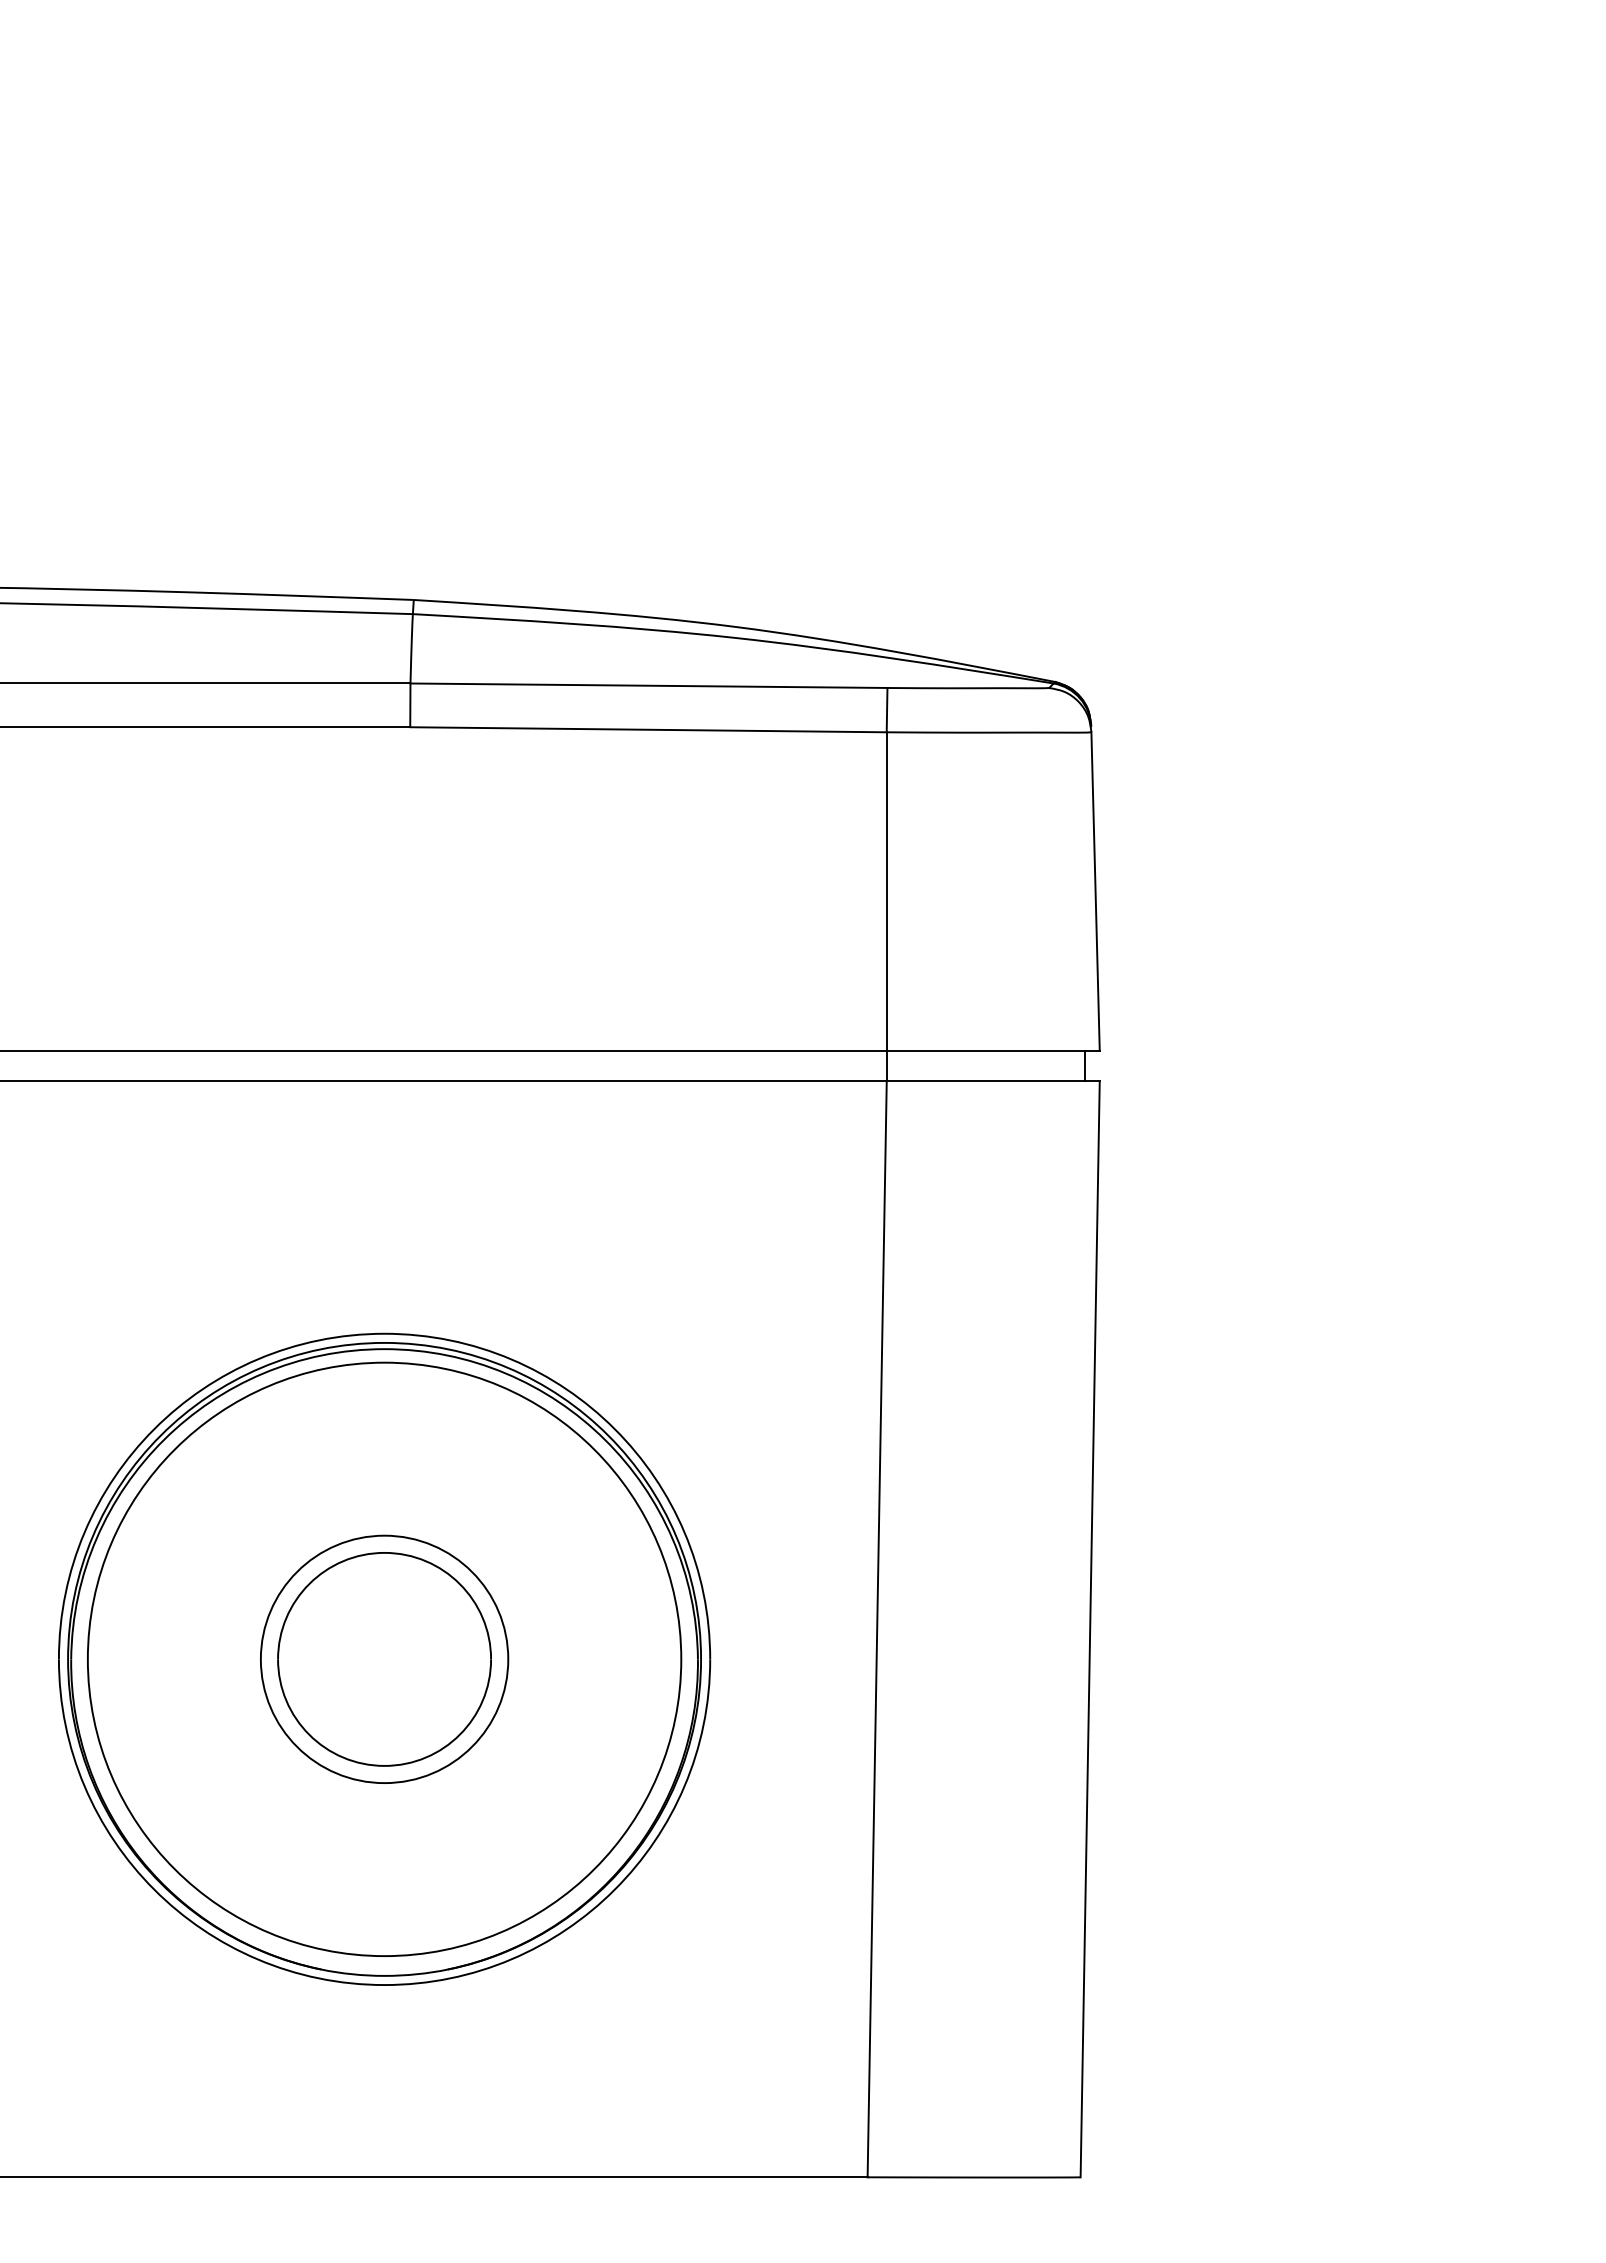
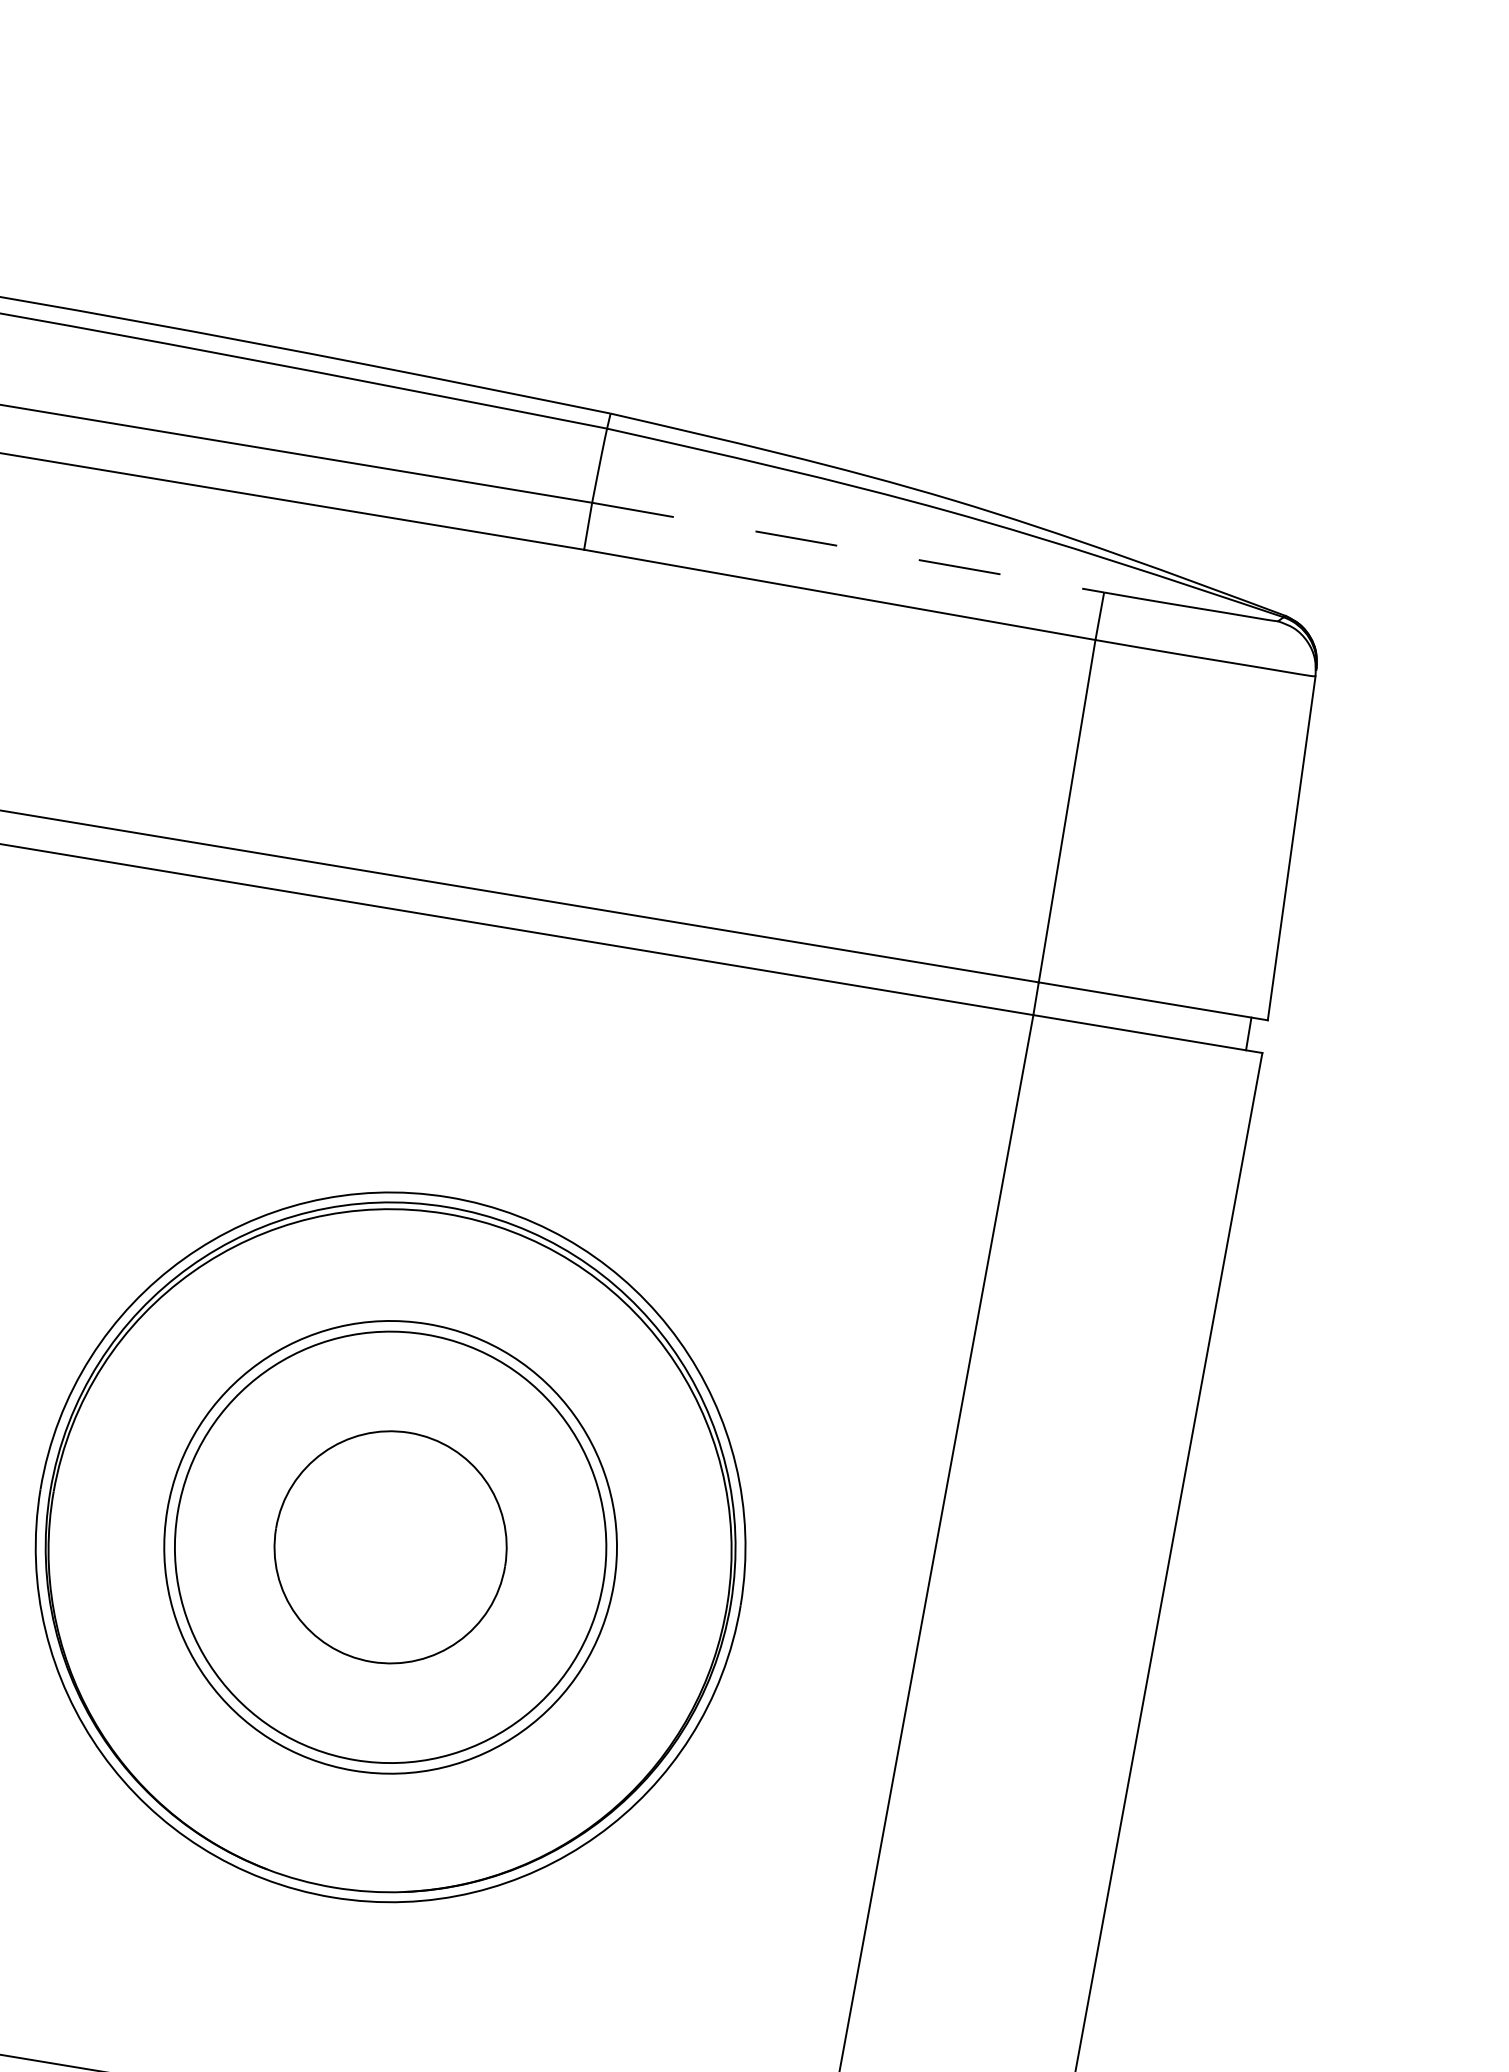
line: (648, 685) -> (847, 547), solid -> dashed
circle: (384, 1659) -> (390, 1547), size x0.7
circle: (384, 1659) -> (390, 1547), size x1.6

